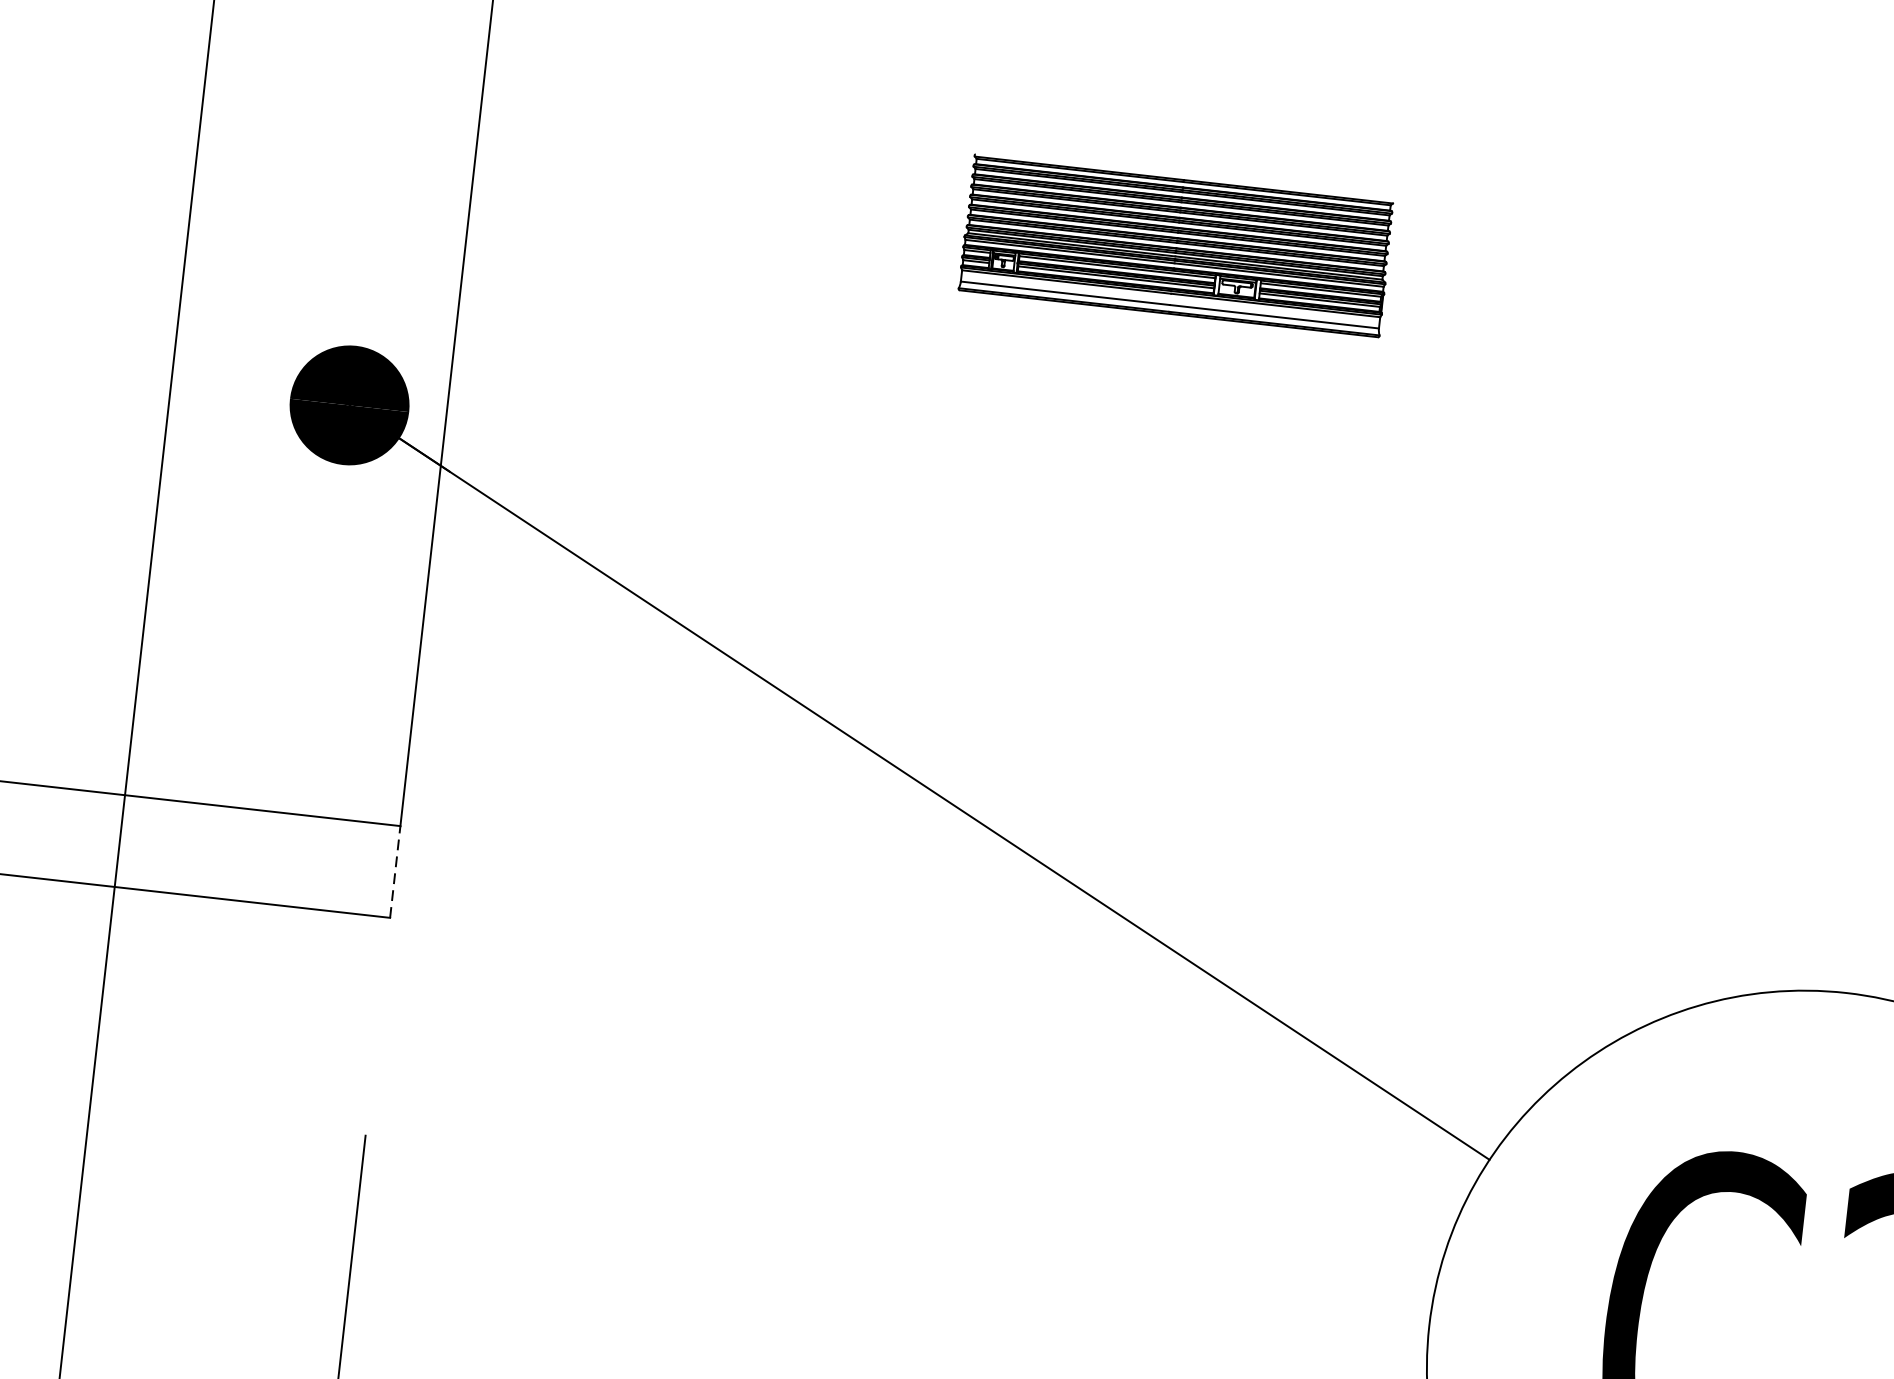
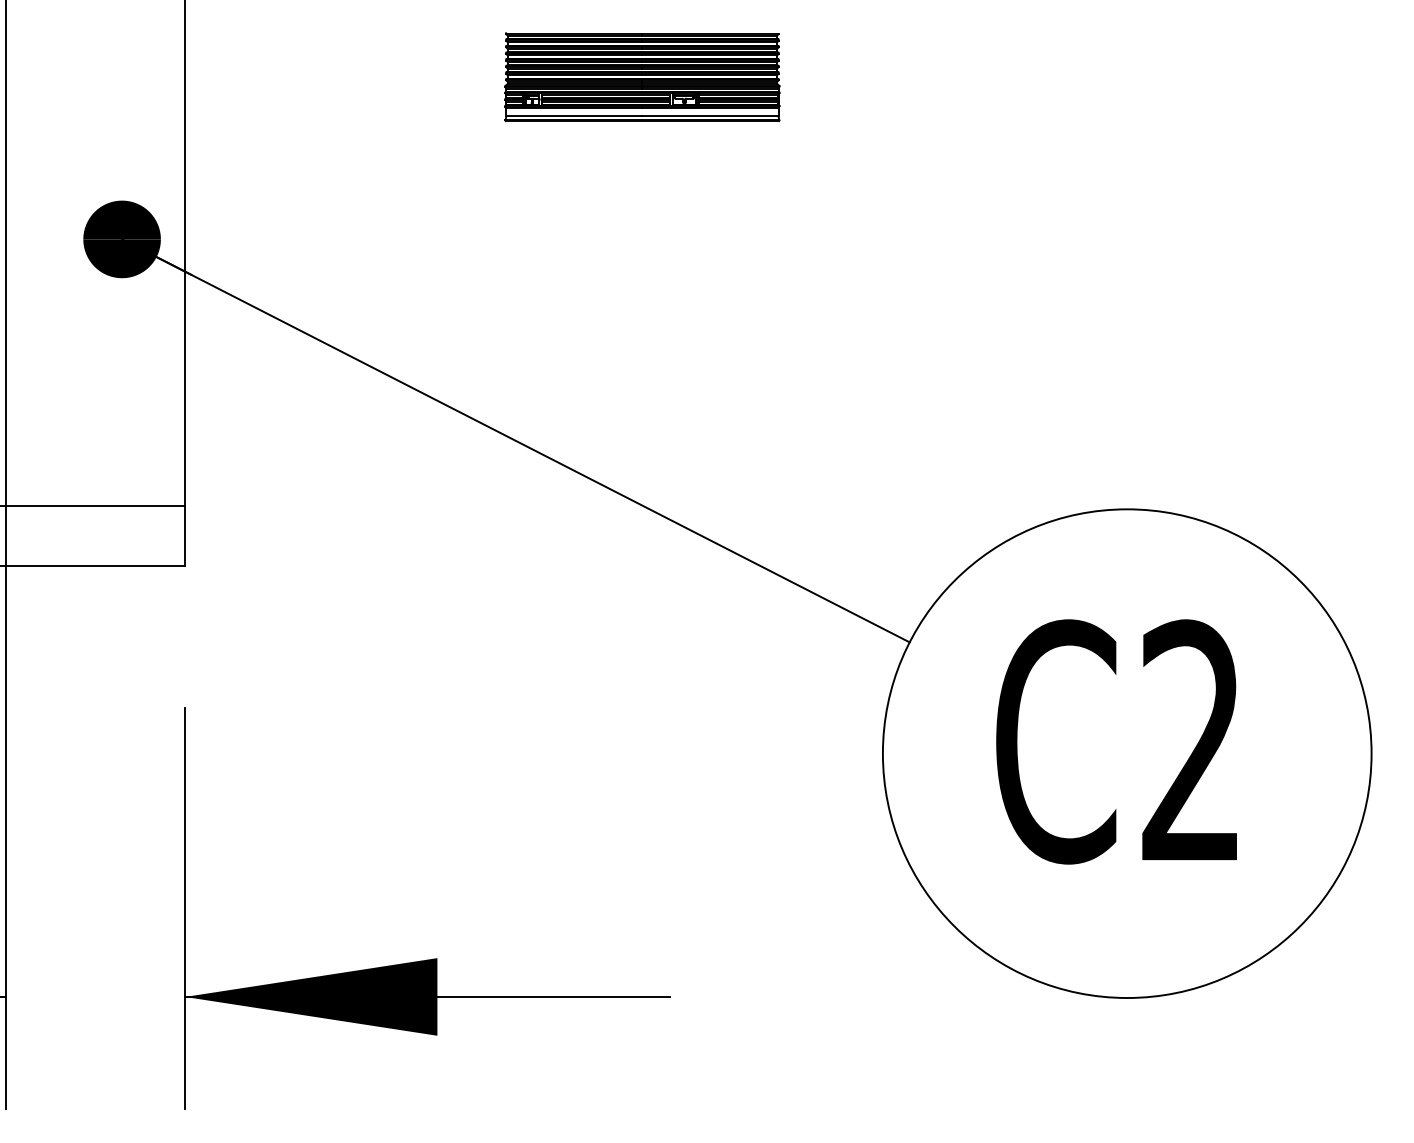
line: (395, 872) -> (185, 536), dashed -> solid

